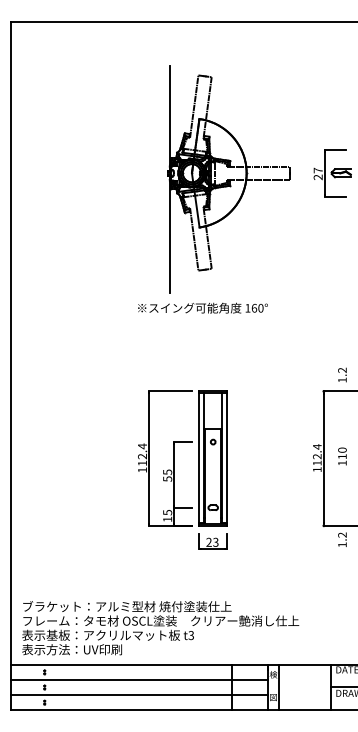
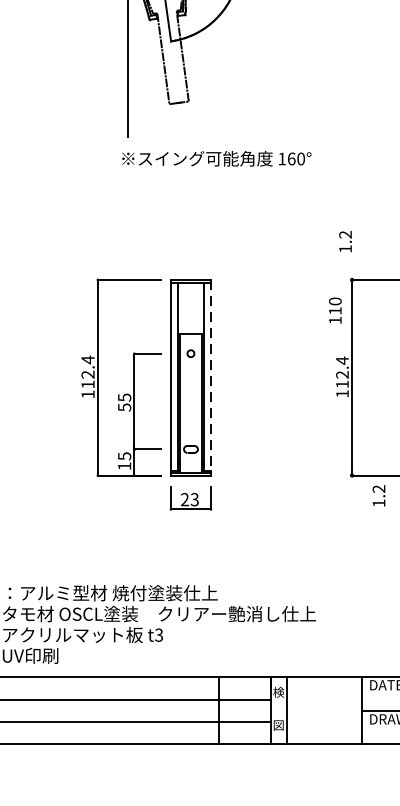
text: (202, 307) -> (216, 157), moved
text: (342, 374) -> (345, 240), moved
text: (342, 456) -> (335, 310), moved
line: (226, 459) -> (210, 379), solid -> dashed

